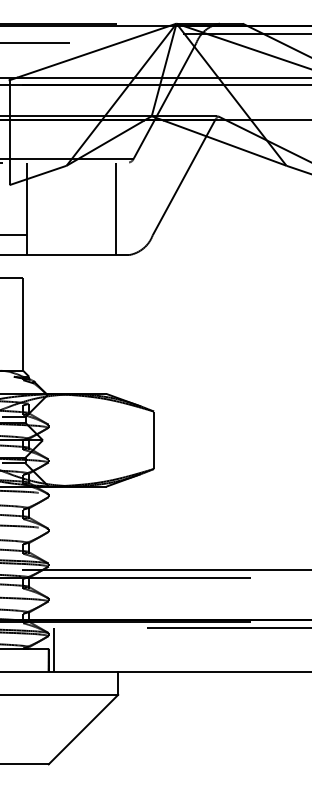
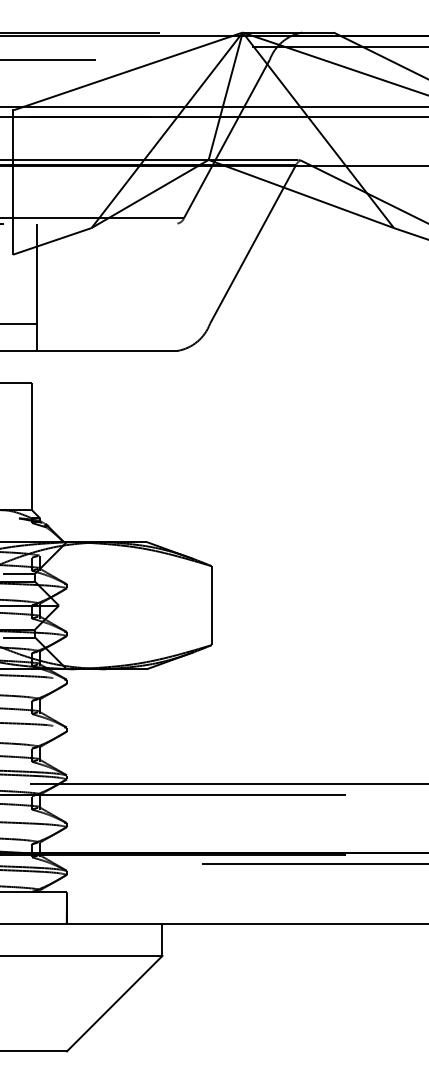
line: (115, 208) -> (158, 286), removed
line: (54, 649) -> (74, 893), removed

